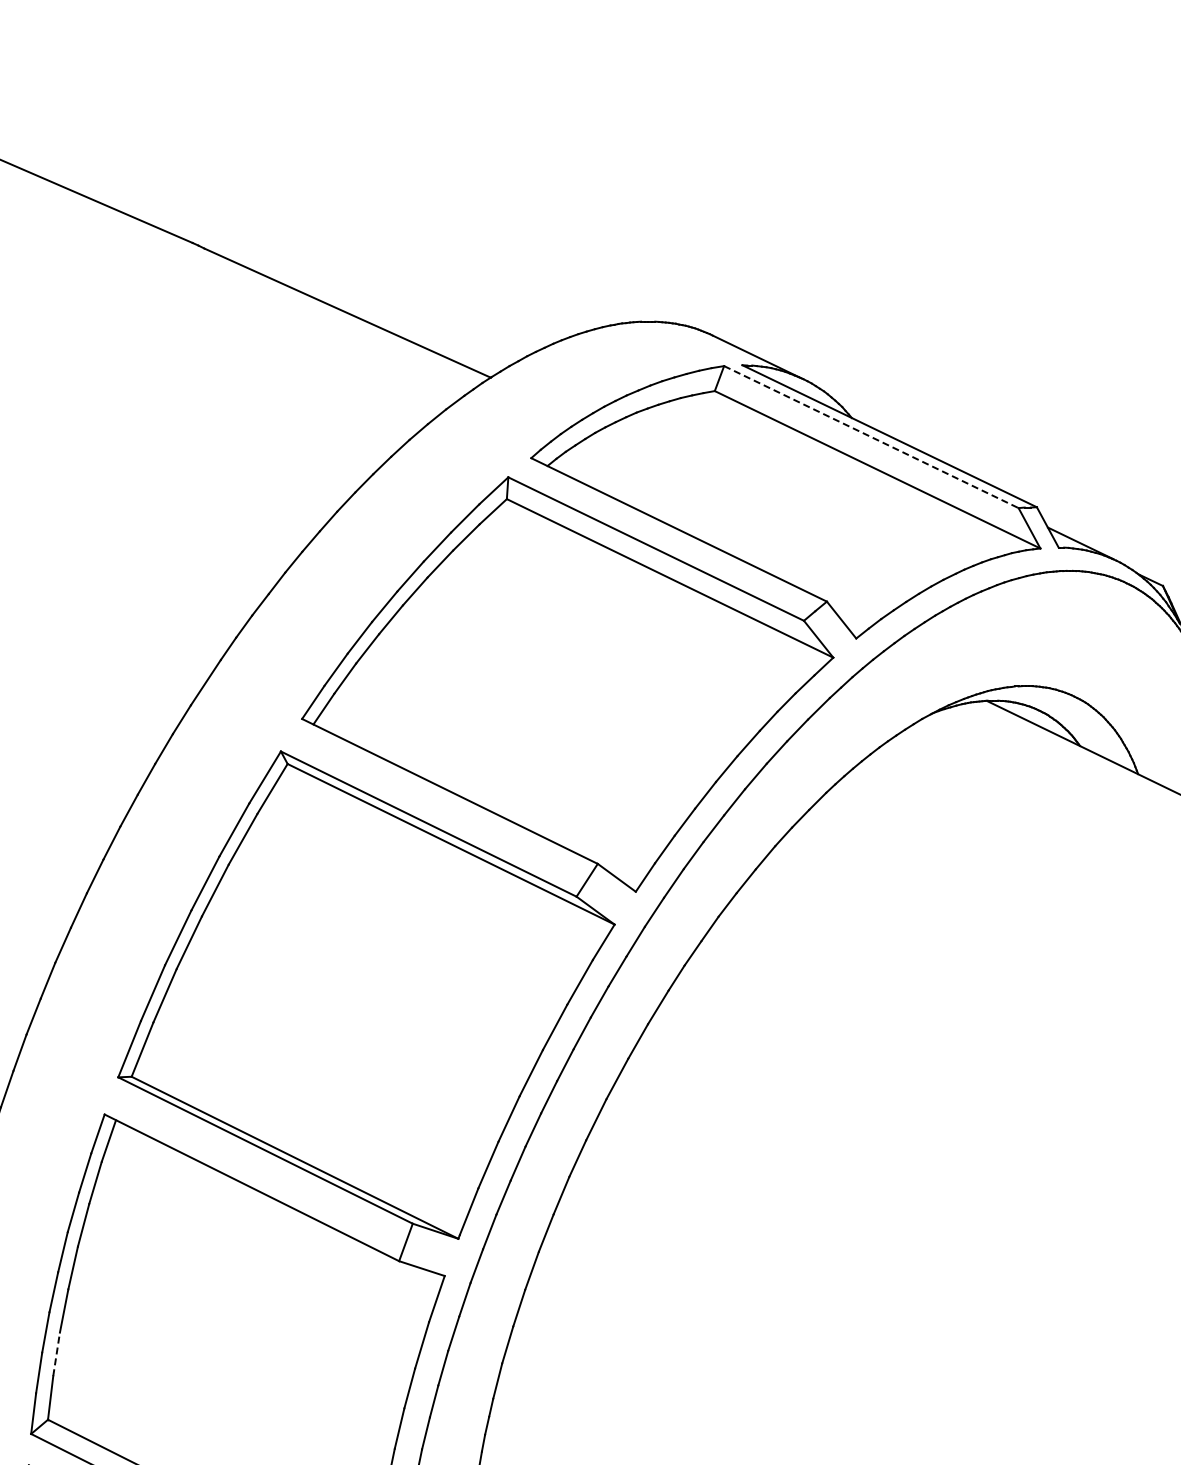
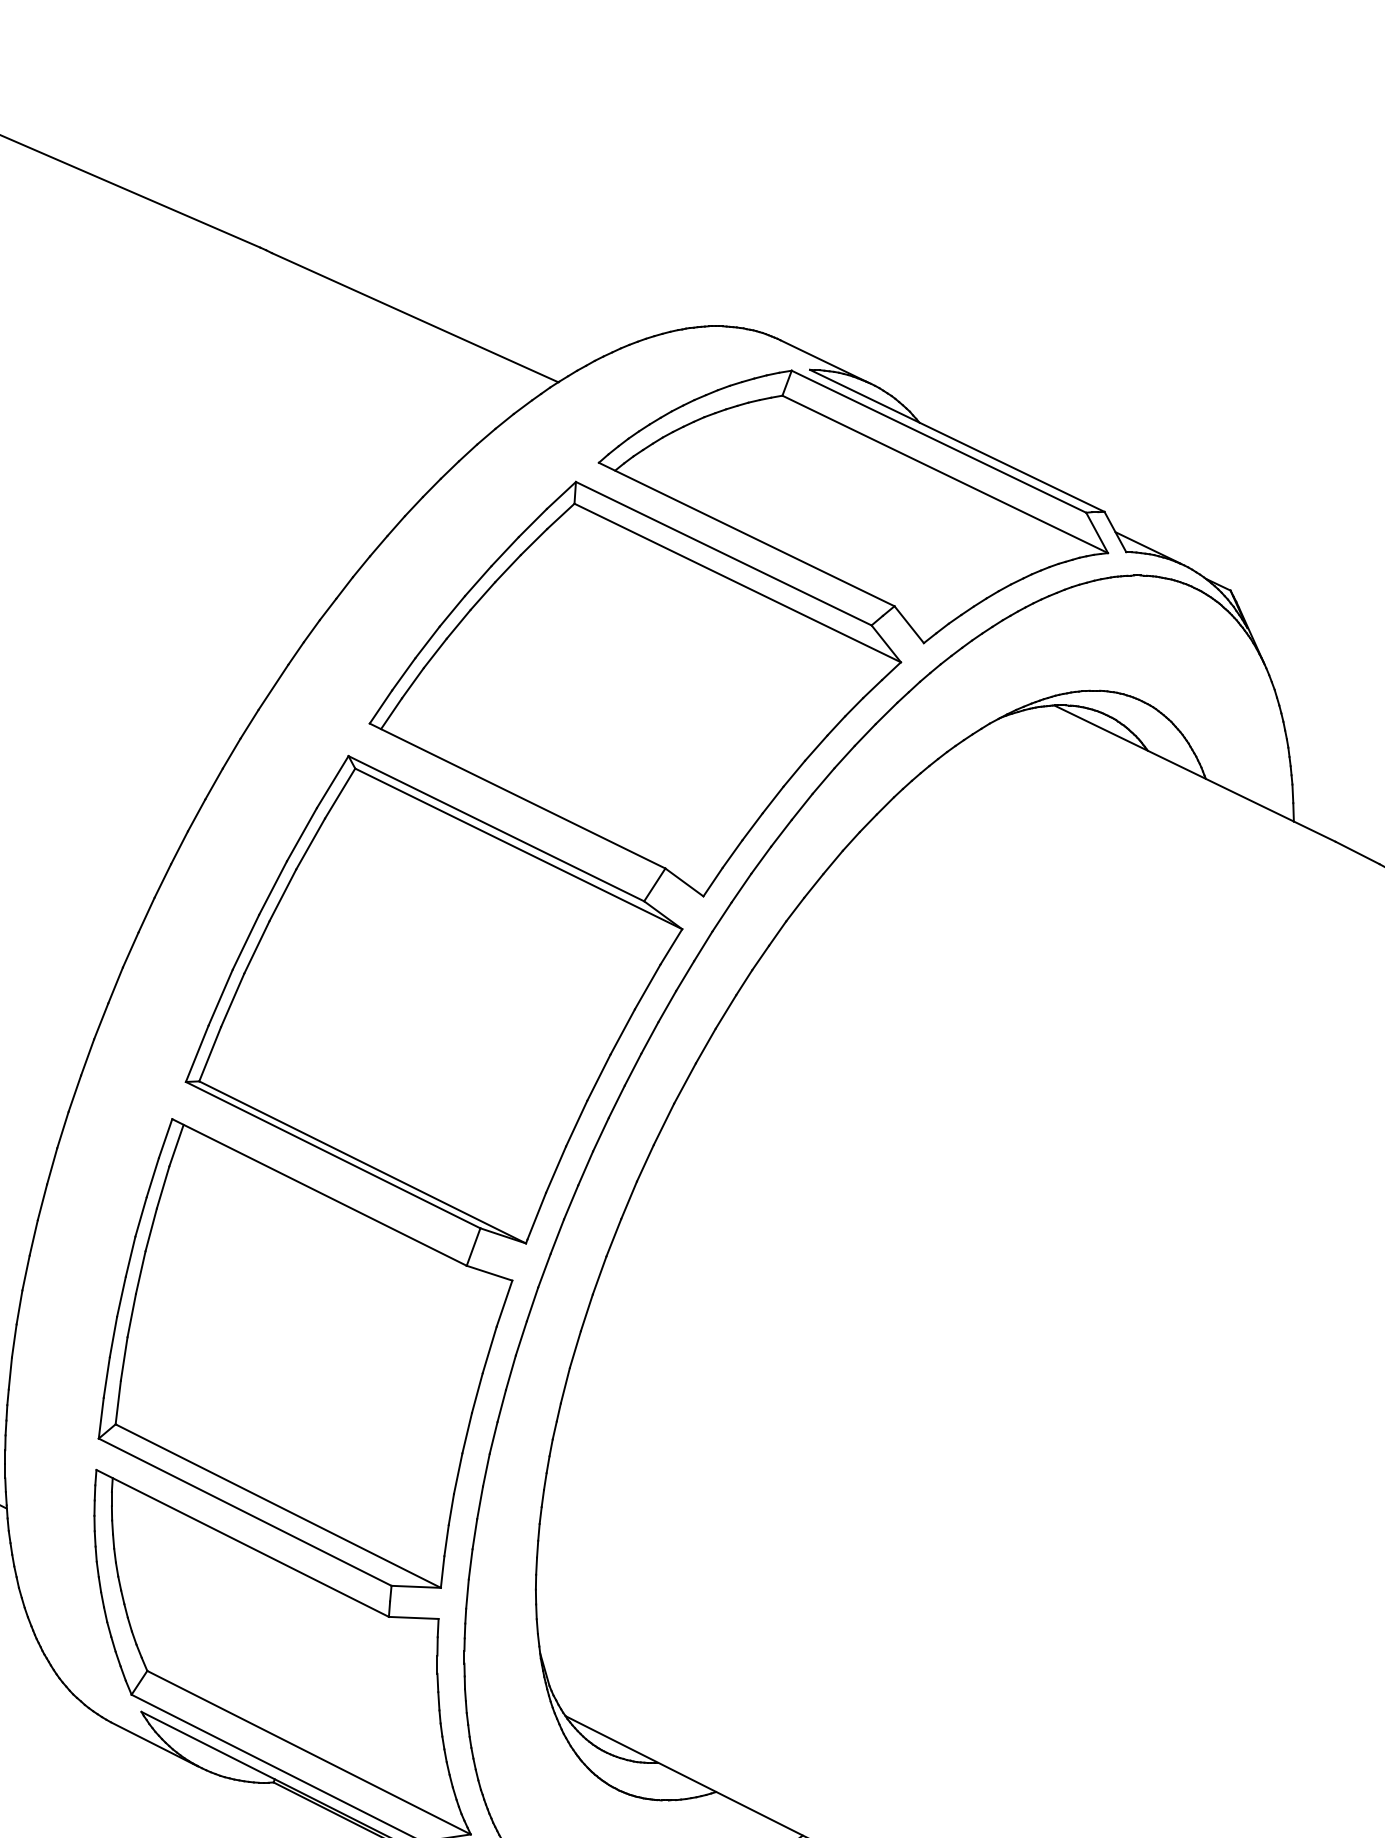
line: (871, 436) -> (939, 441), dashed -> solid
line: (56, 1353) -> (124, 1358), dashed -> solid

